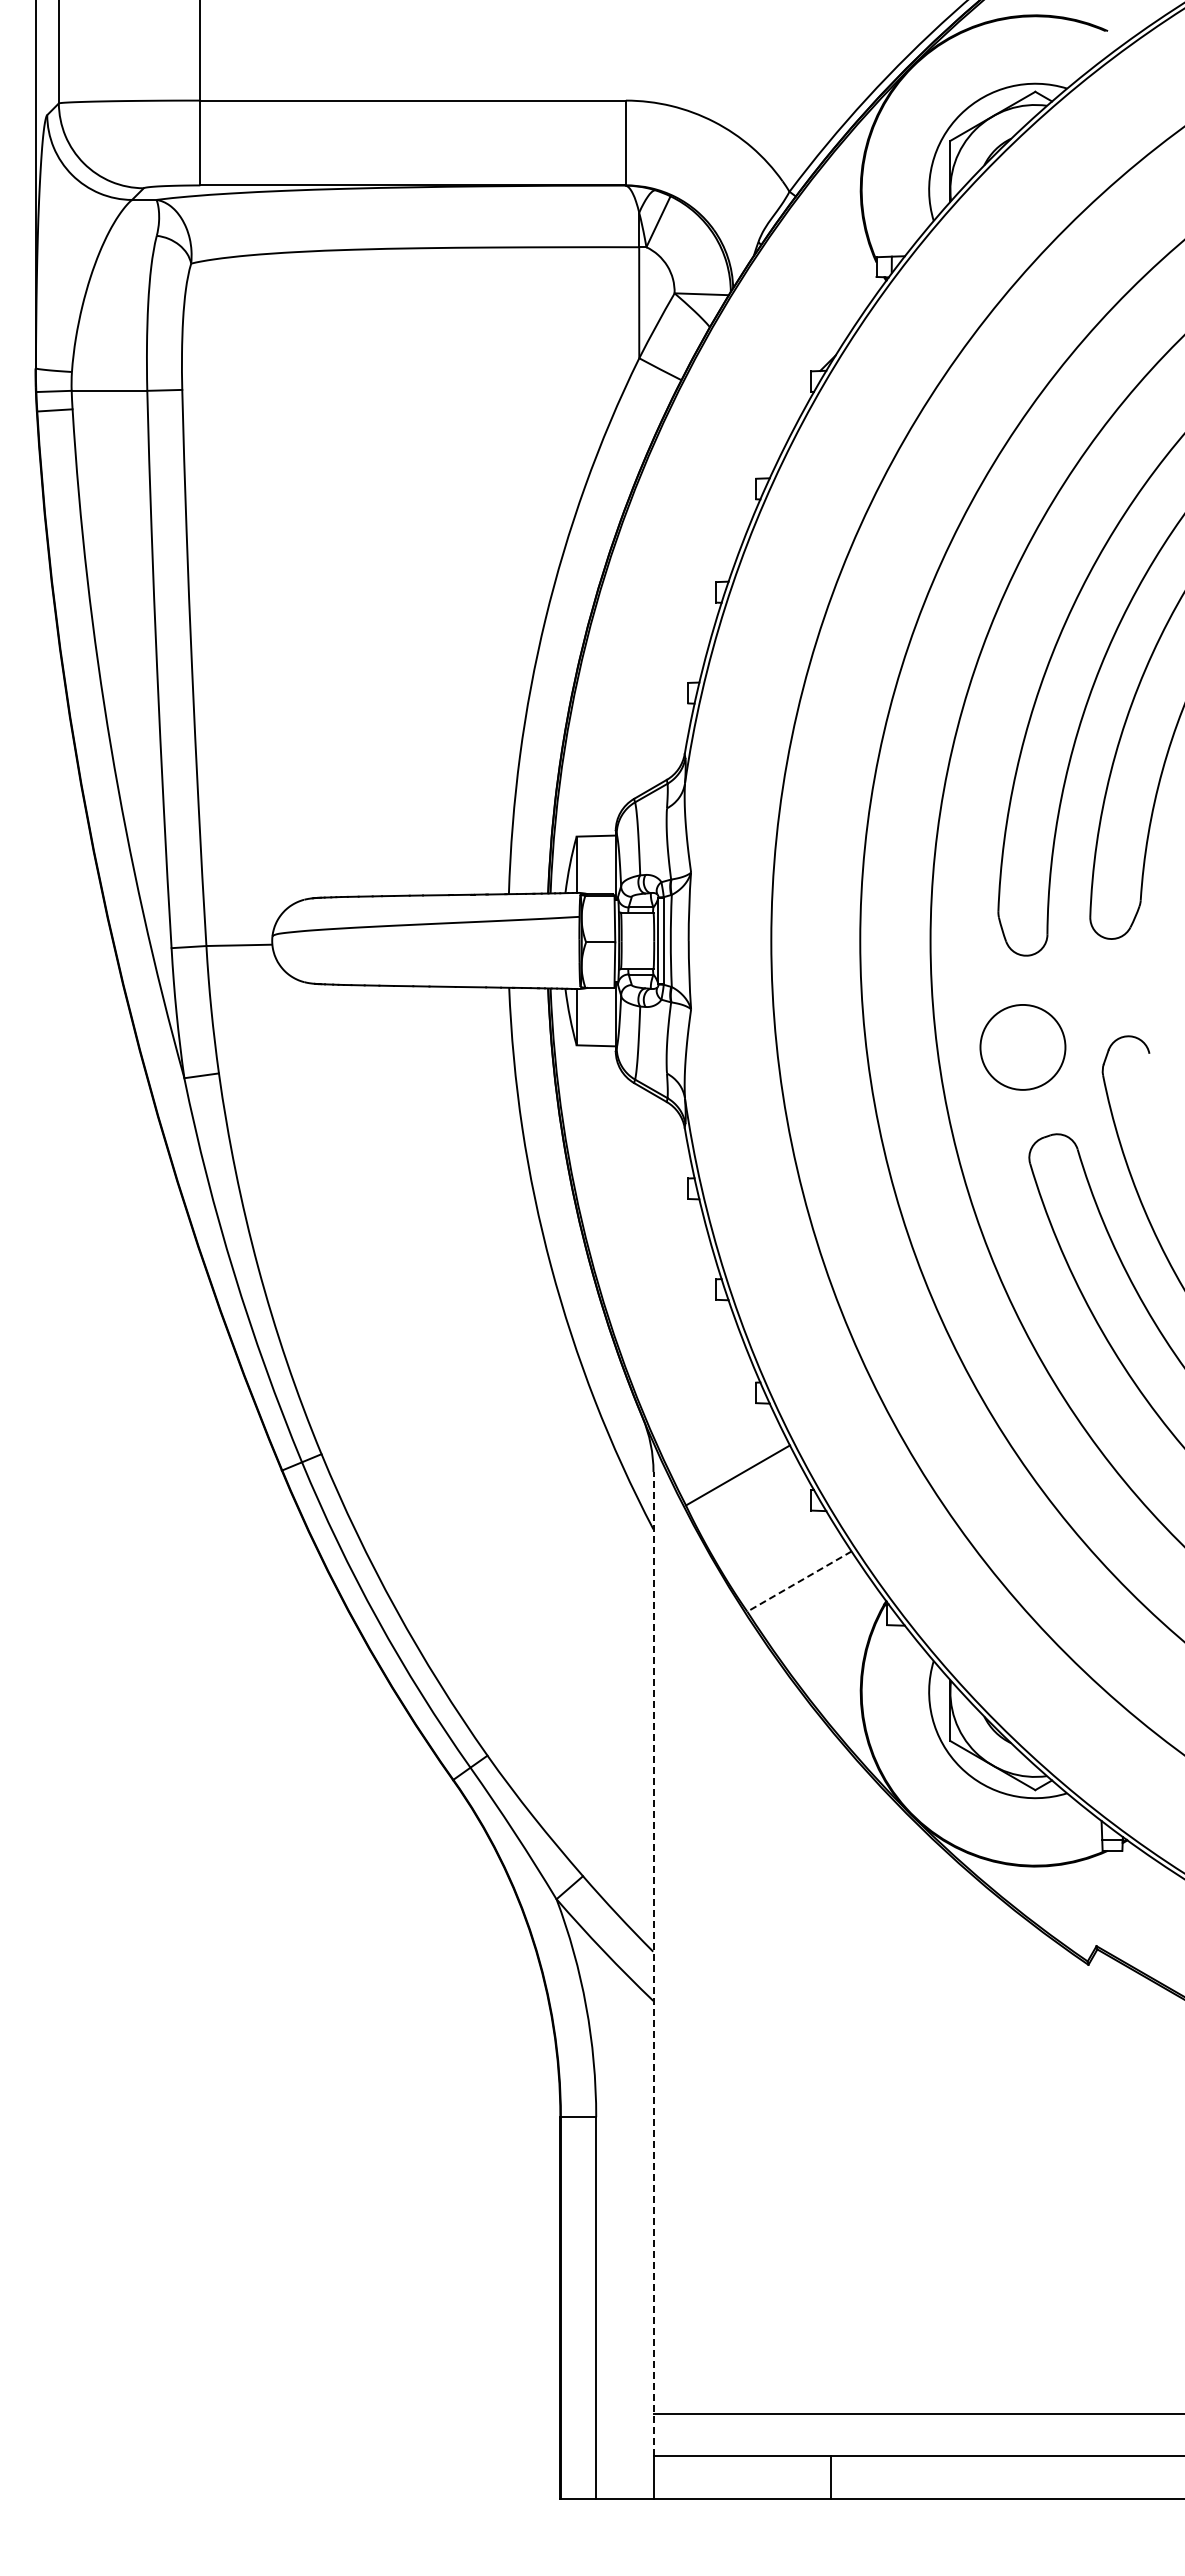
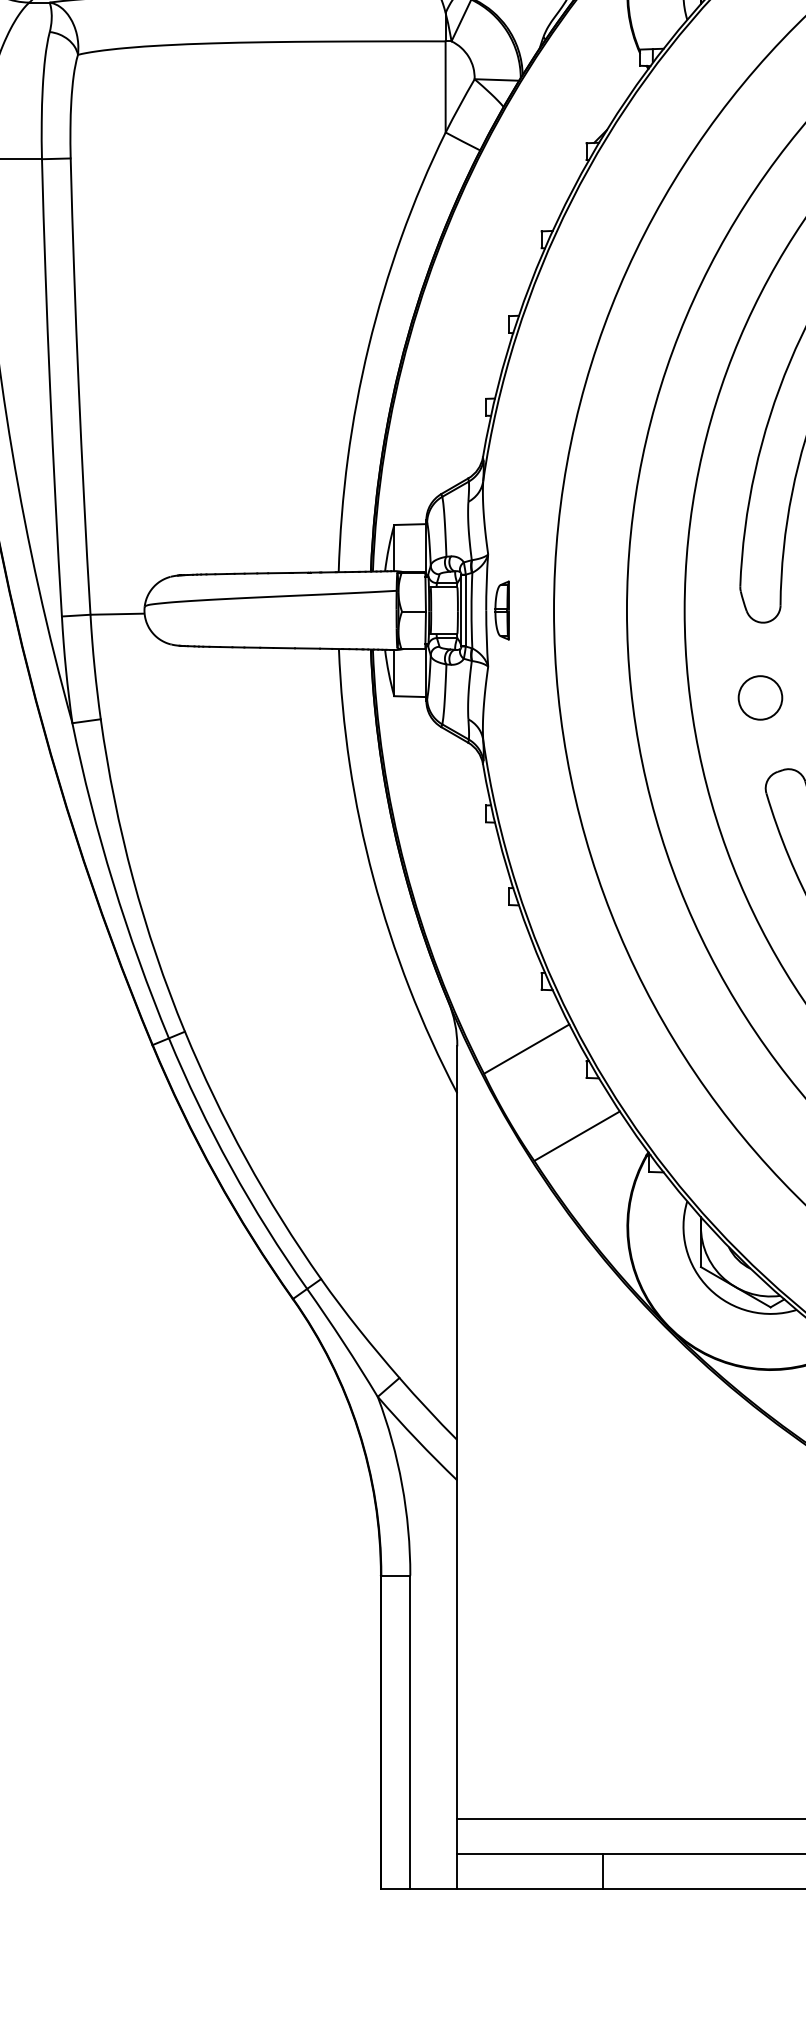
part: (708, 940) -> (502, 610), added
circle: (1022, 1046) -> (760, 697), size x0.62
line: (799, 1581) -> (577, 1136), dashed -> solid
line: (653, 1963) -> (457, 1449), dashed -> solid

